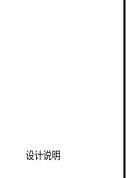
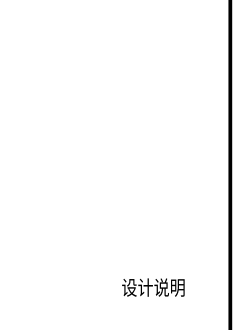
text: (42, 155) -> (152, 288), moved

